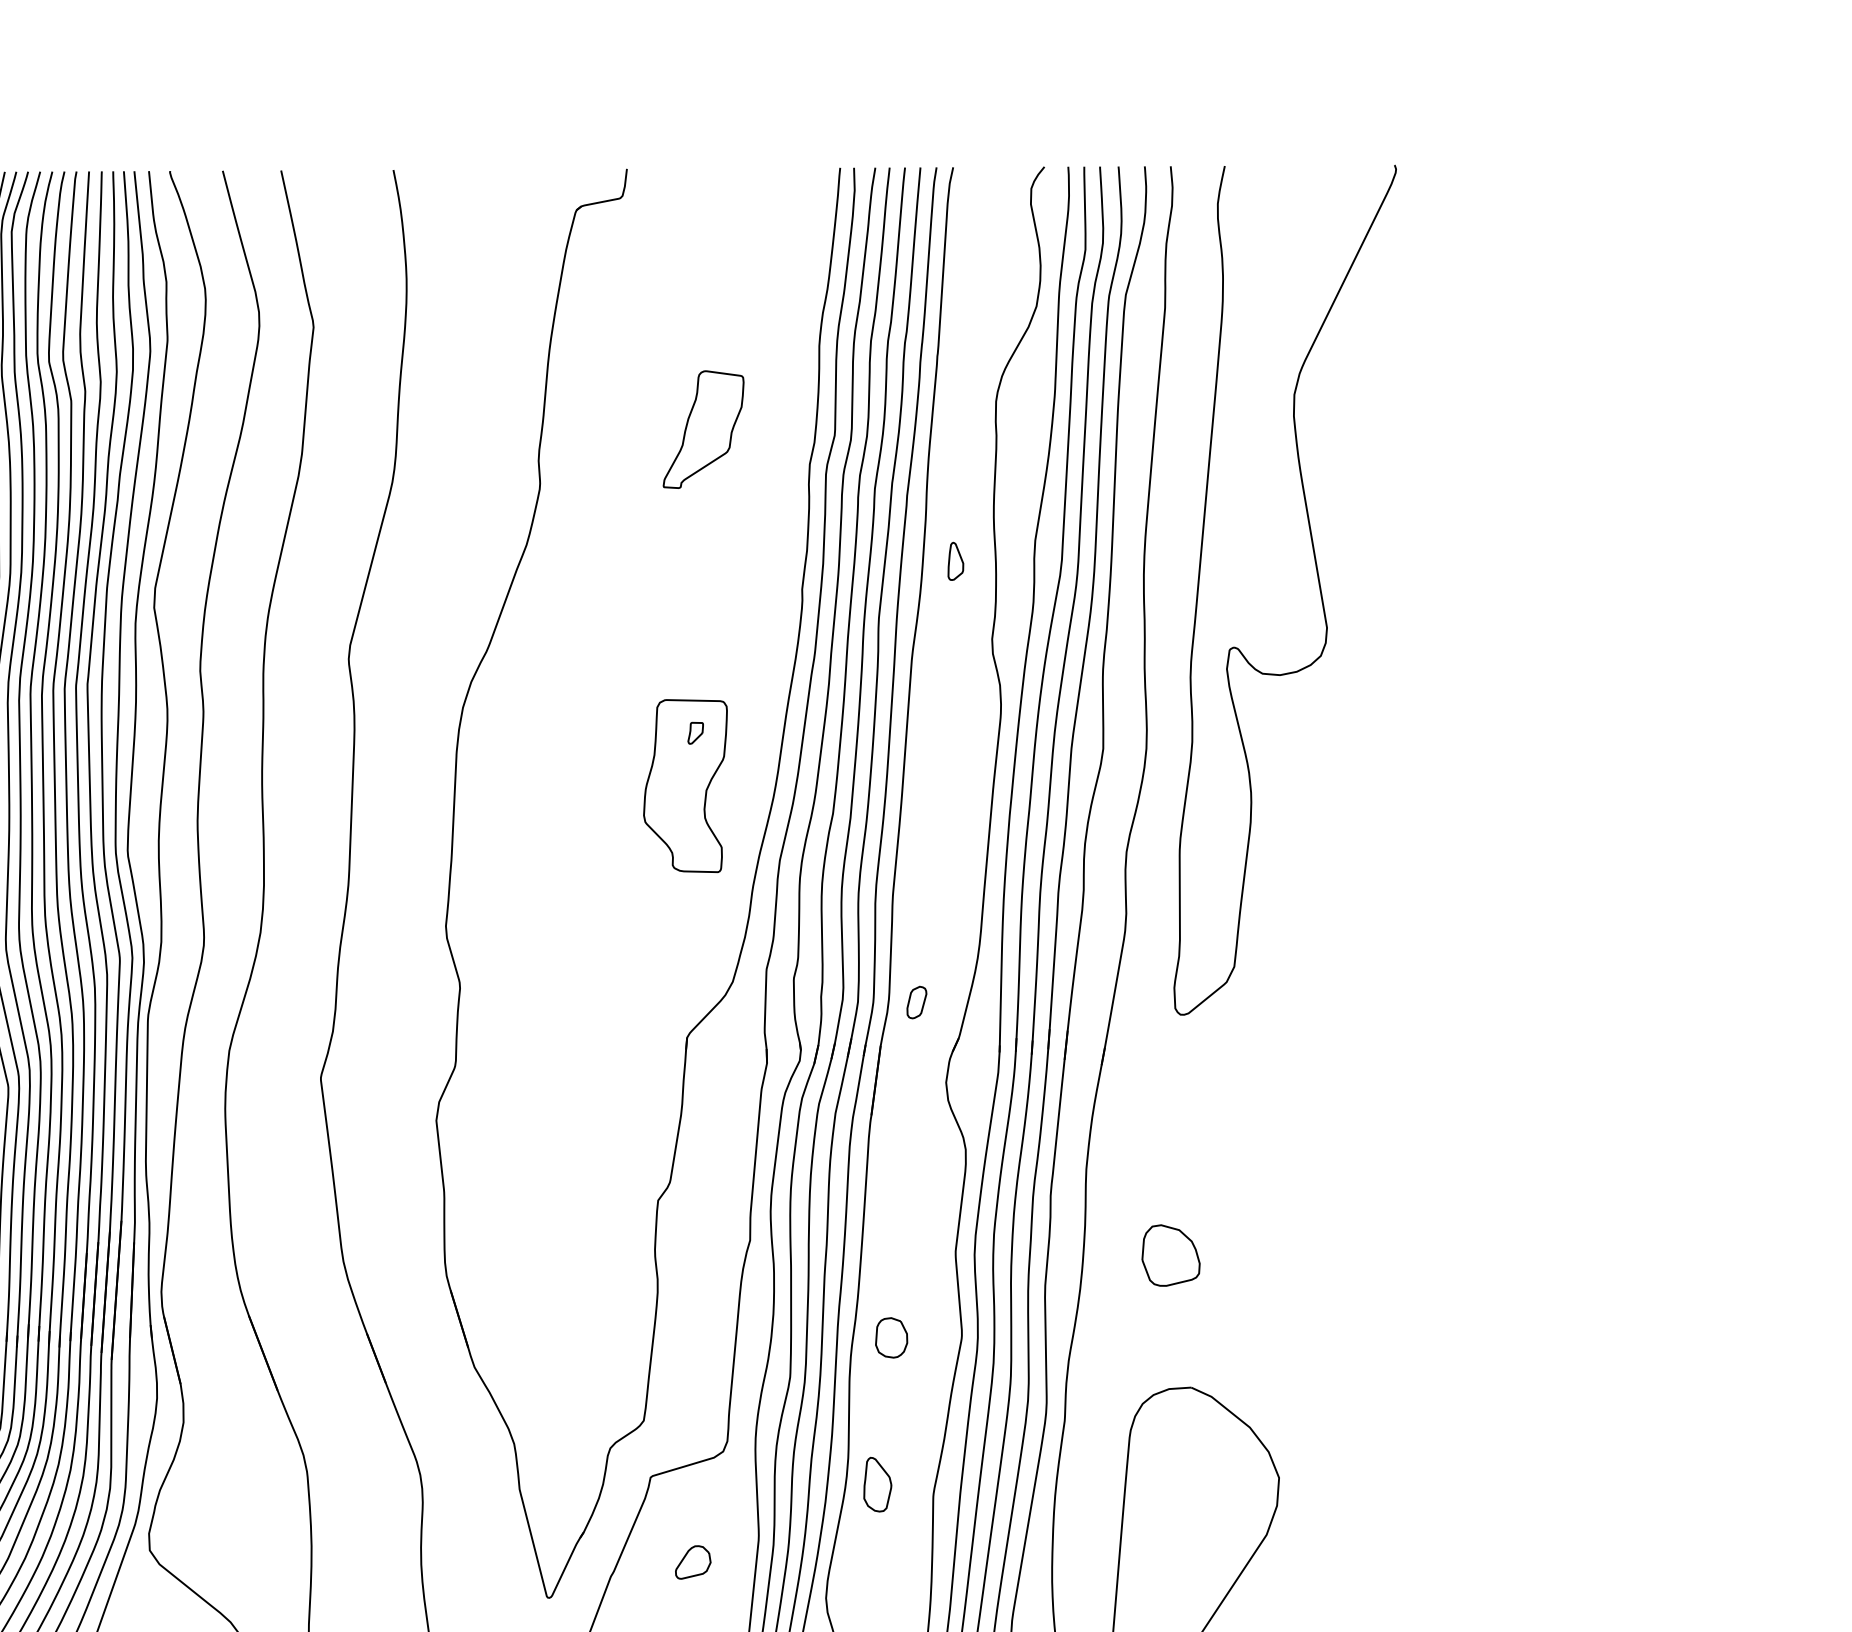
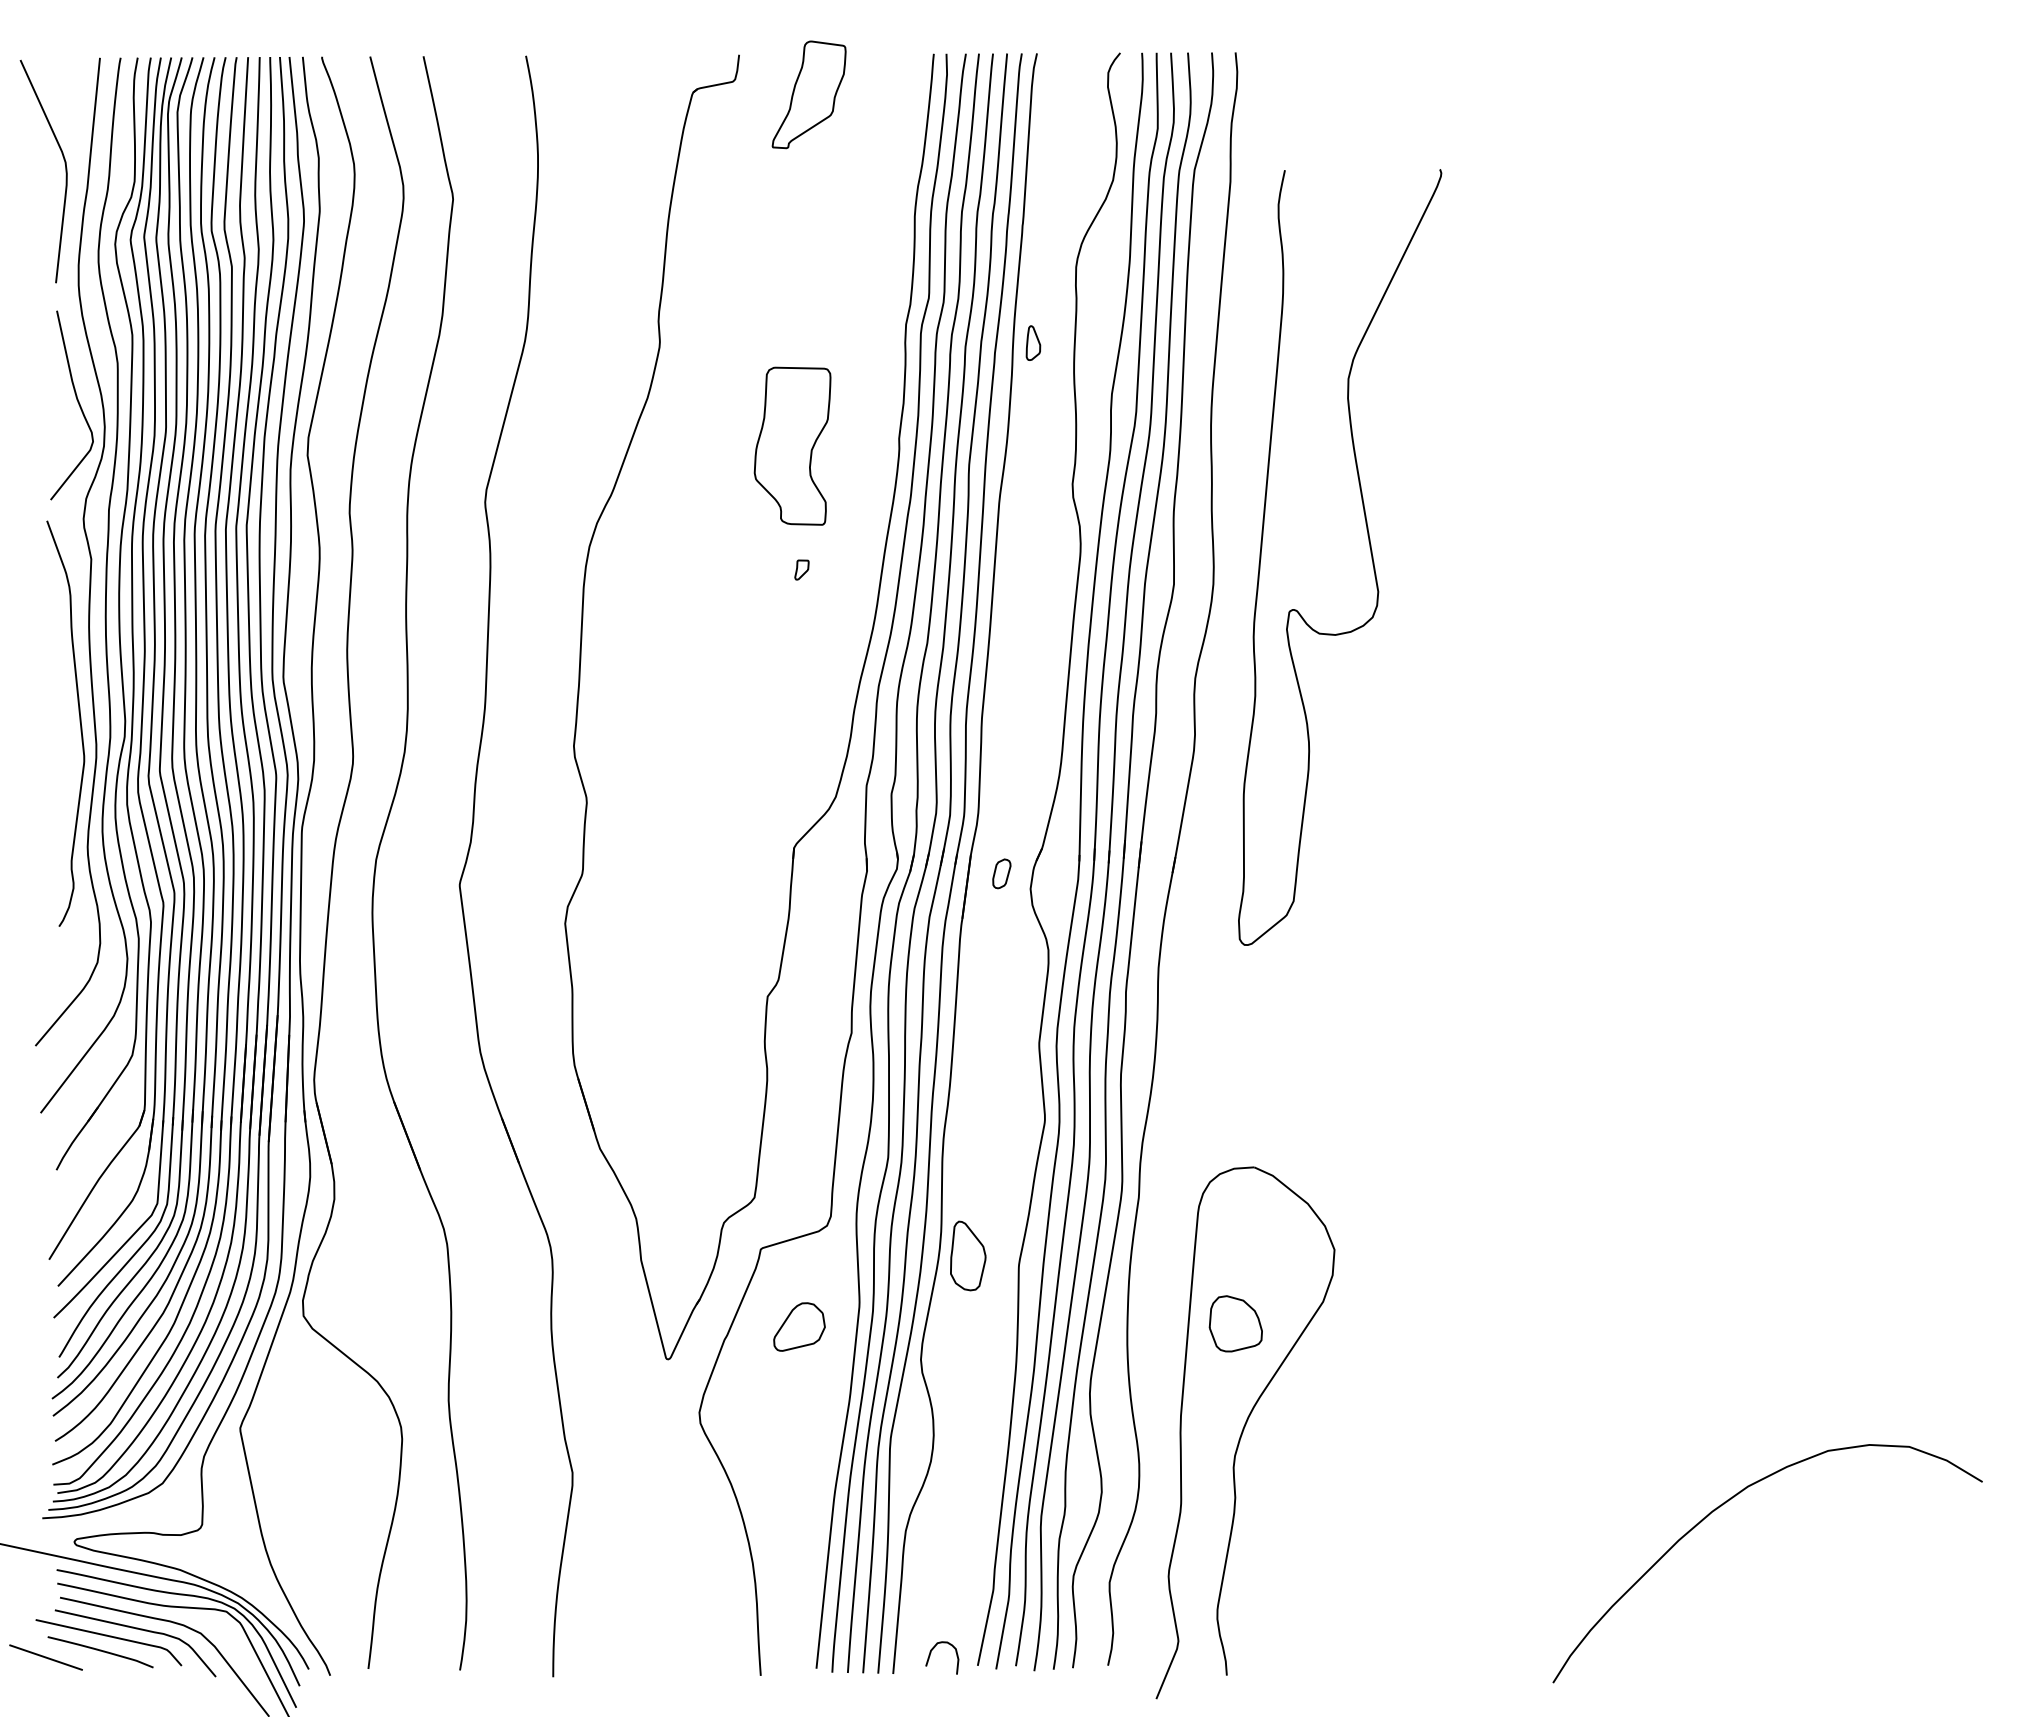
part: (702, 429) -> (808, 94), moved
part: (955, 560) -> (1033, 342), moved
curve: (1318, 585) -> (1370, 553), moved
part: (685, 785) -> (792, 445), moved
part: (916, 1002) -> (1001, 873), moved
part: (1170, 1255) -> (1235, 1323), moved
part: (891, 1337) -> (980, 1121), removed
part: (877, 1484) -> (967, 1255), size x1.4
part: (693, 1561) -> (799, 1326), size x1.6

